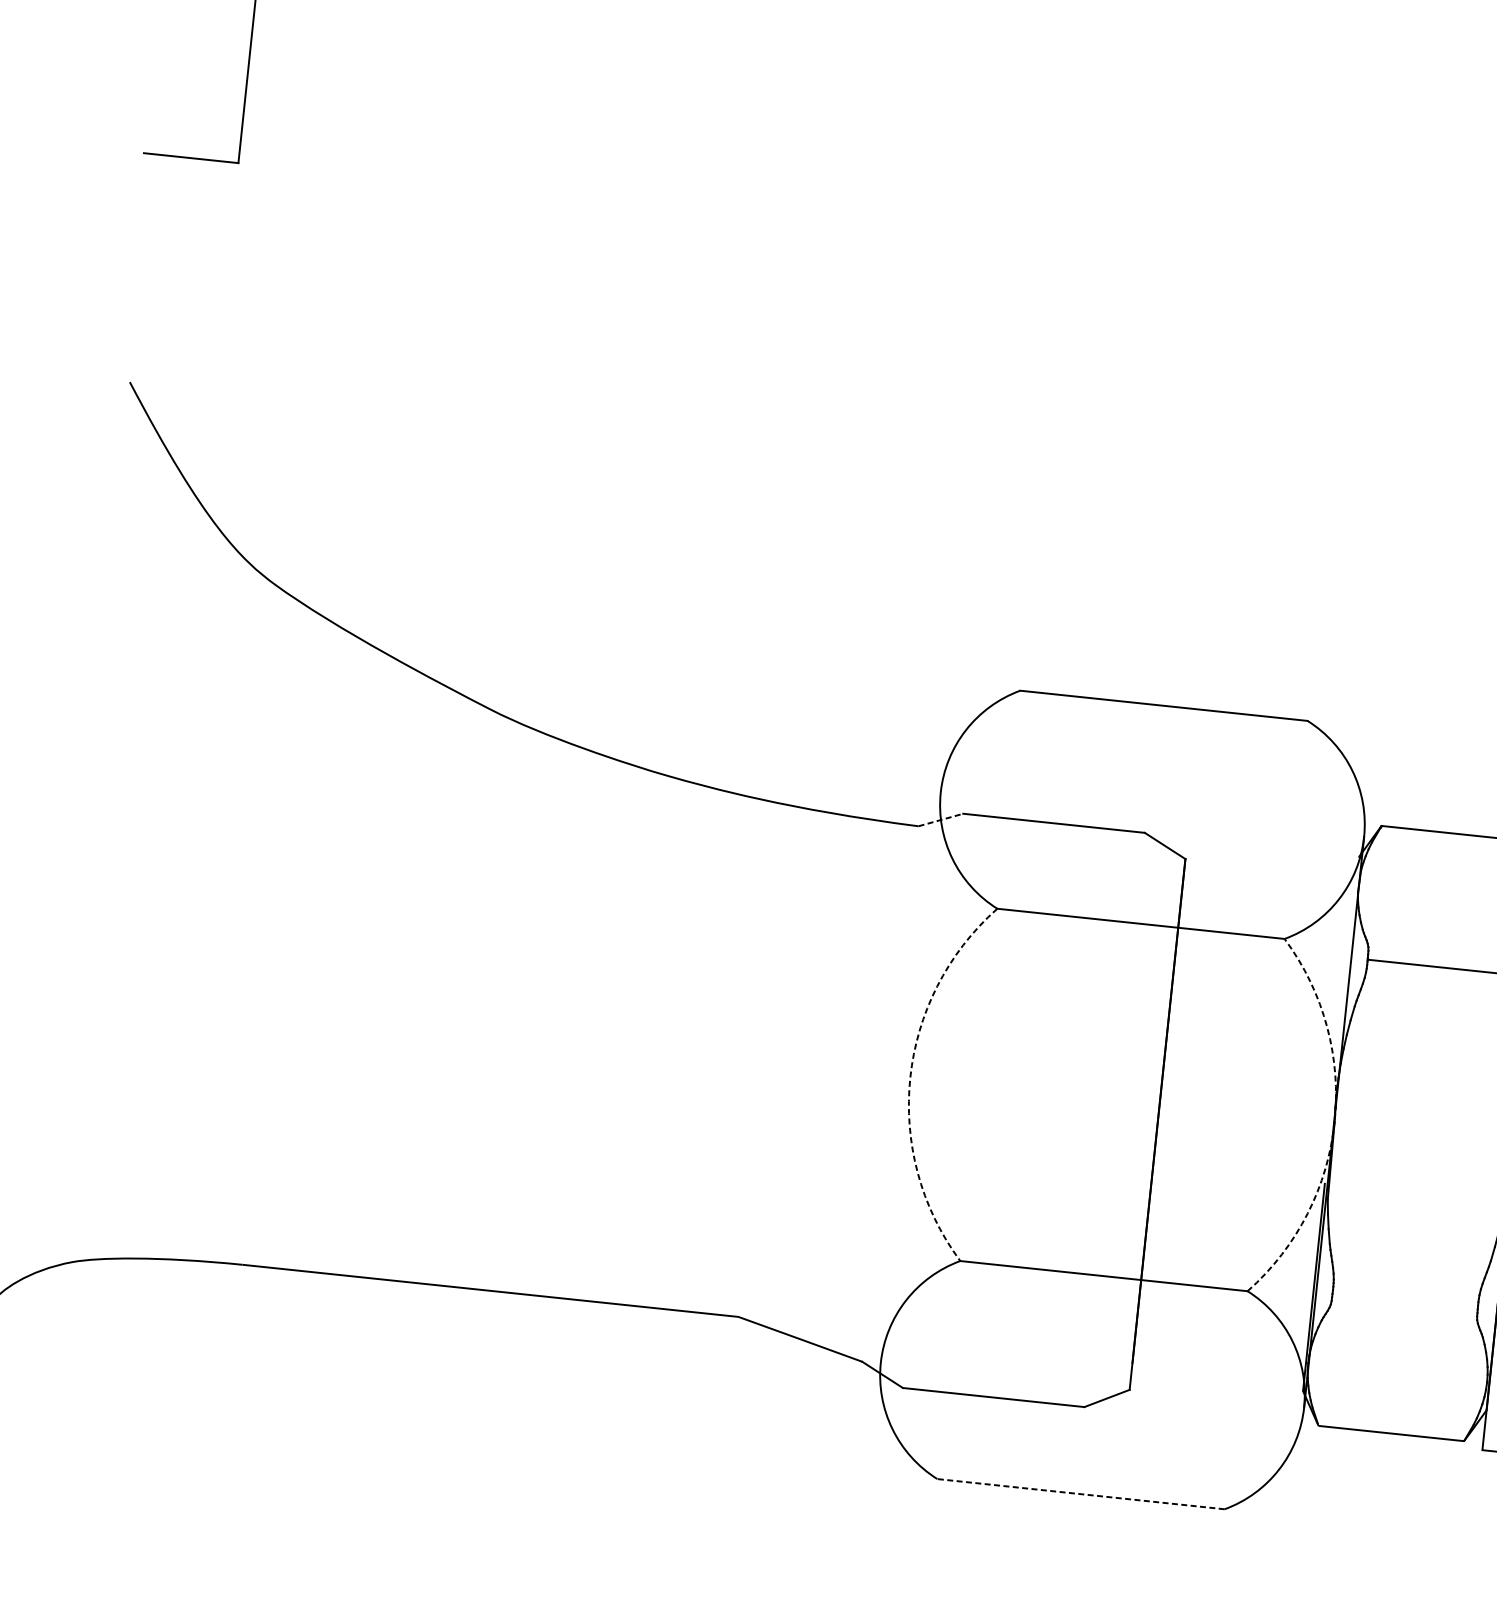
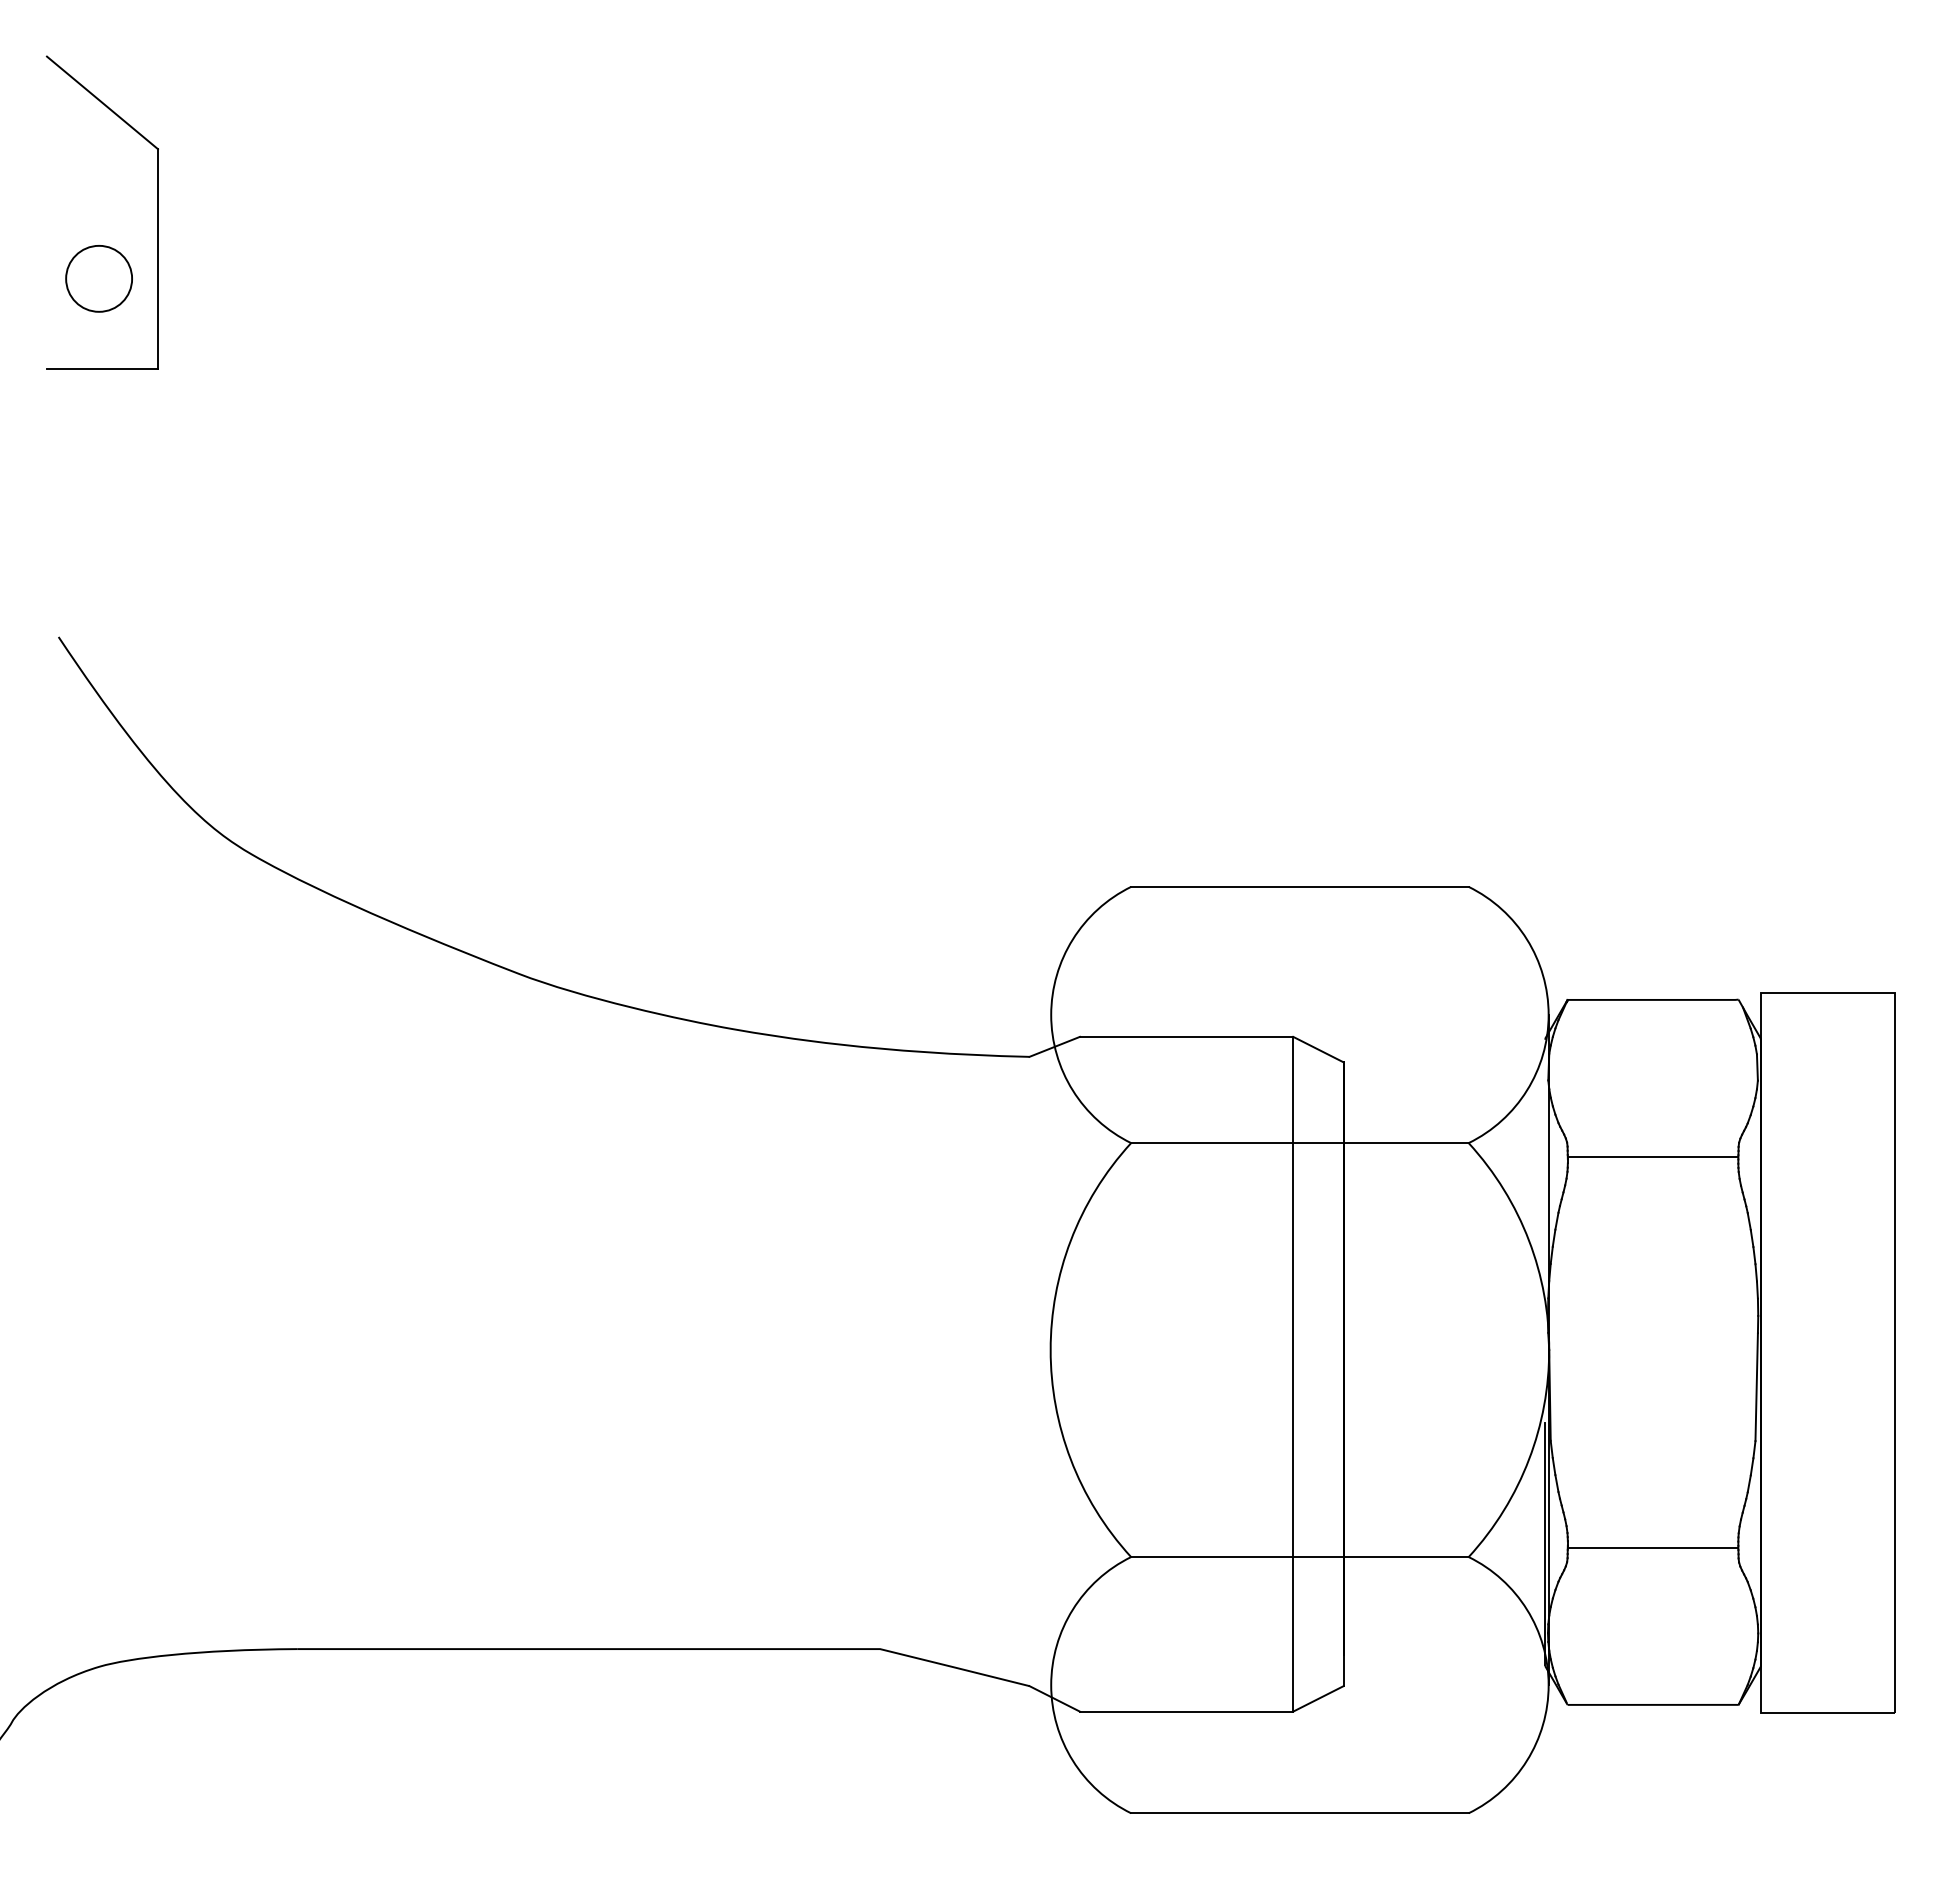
circle: (195, 80) -> (98, 278), added
line: (941, 819) -> (1055, 1046), dashed -> solid
arc: (910, 1078) -> (1050, 1350), dashed -> solid
line: (1114, 1119) -> (1293, 1373), added
arc: (1334, 1122) -> (1549, 1350), dashed -> solid
line: (1404, 1299) -> (1652, 1547), added
line: (1080, 1494) -> (1299, 1813), dashed -> solid

